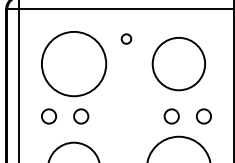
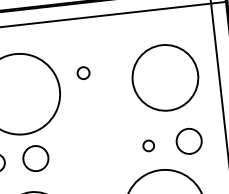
circle: (126, 38) -> (83, 72), moved
circle: (178, 64) -> (164, 78), moved
circle: (81, 116) -> (36, 158), size x1.4
circle: (171, 116) -> (148, 145), size x0.6
circle: (203, 116) -> (188, 141), size x1.4

